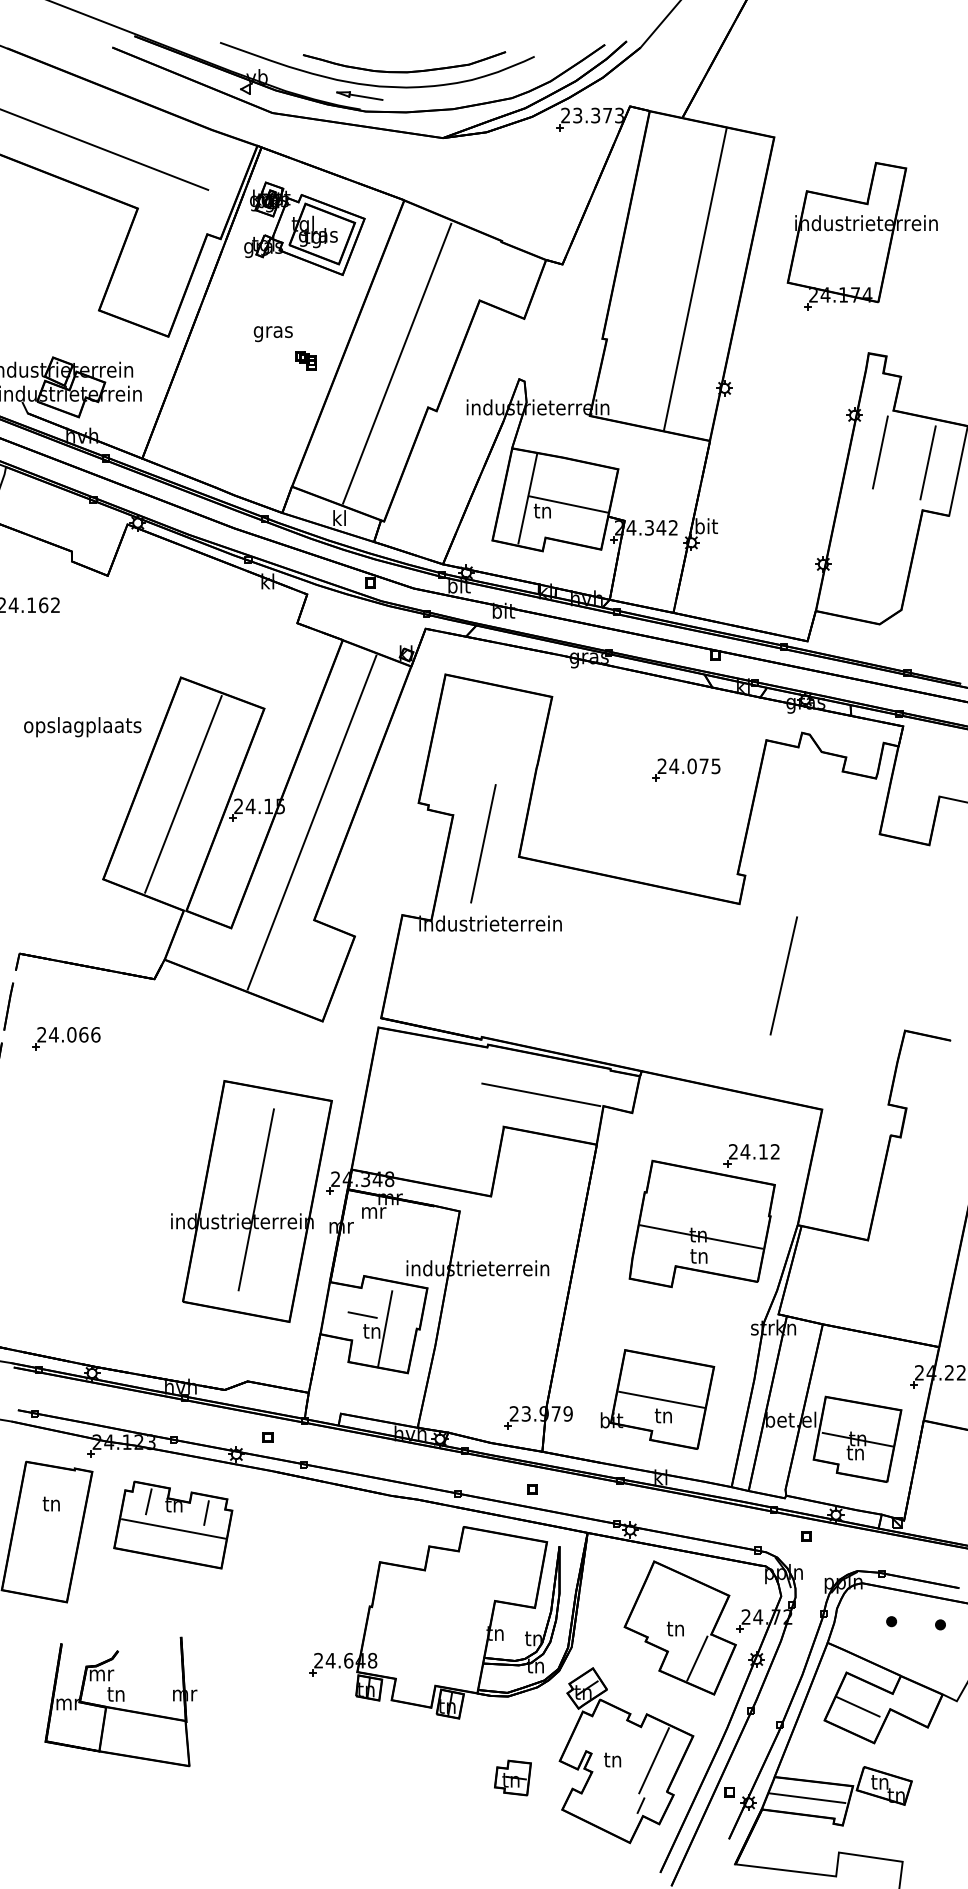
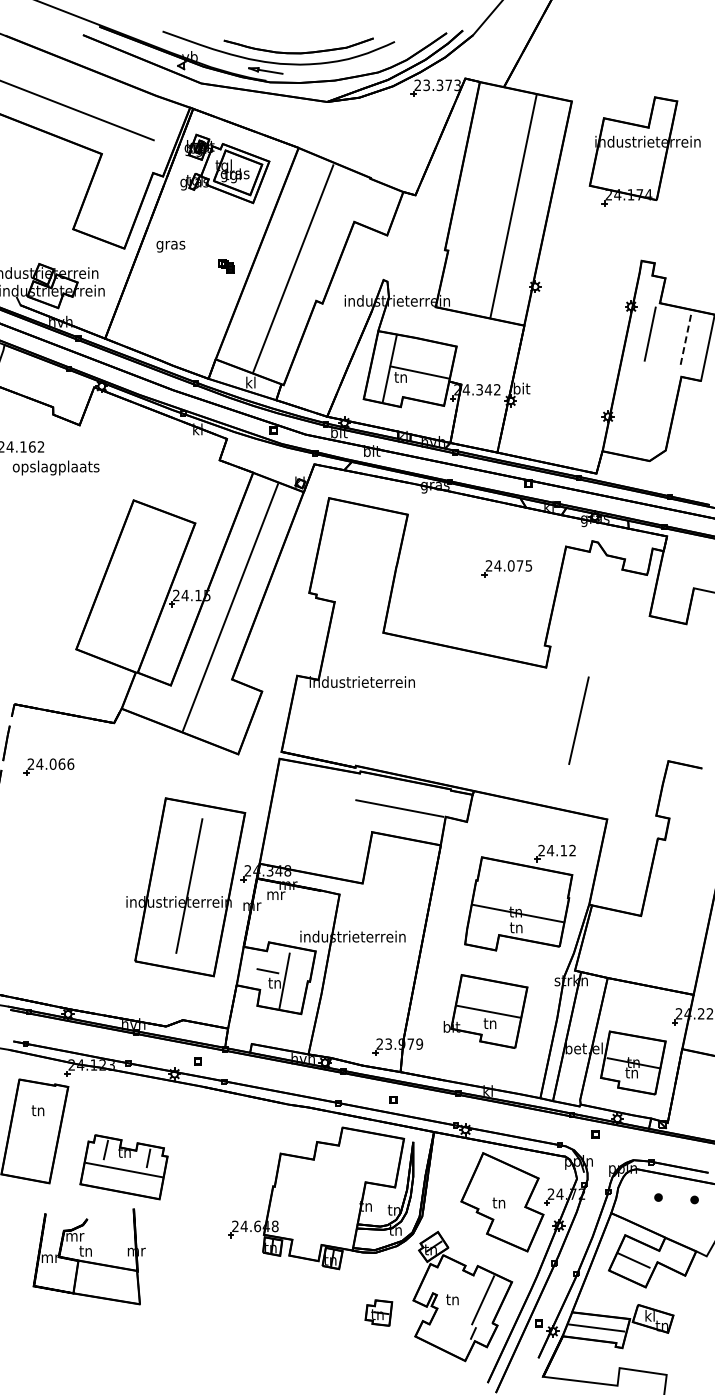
part: (861, 236) -> (644, 151), moved
text: (272, 333) -> (170, 246), moved
line: (928, 462) -> (685, 341), solid -> dashed
text: (81, 726) -> (55, 467), moved
line: (183, 794) -> (135, 586), removed
line: (484, 842) -> (357, 622), removed
part: (657, 1399) -> (485, 1011), moved
part: (172, 1525) -> (123, 1167), moved
line: (696, 1658) -> (514, 1224), removed
text: (879, 1781) -> (649, 1315), tn -> kl

